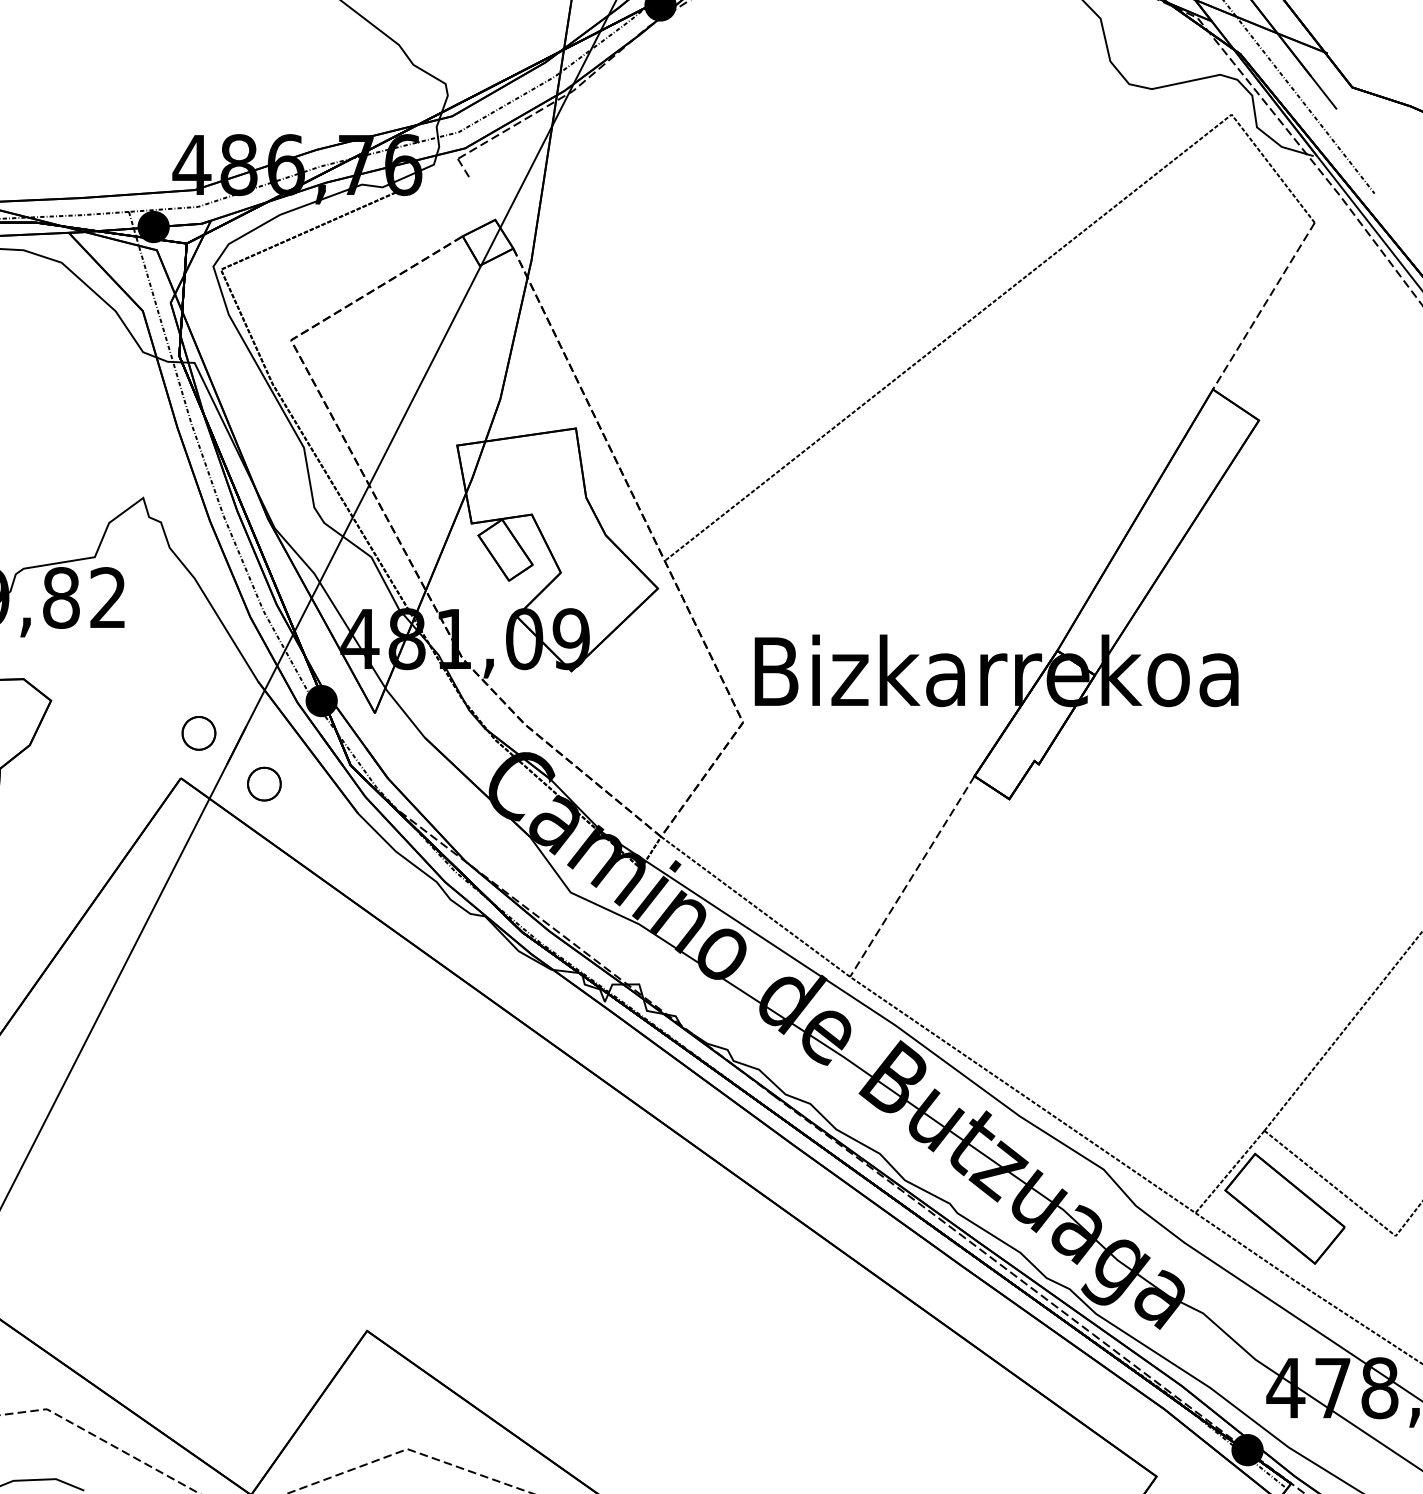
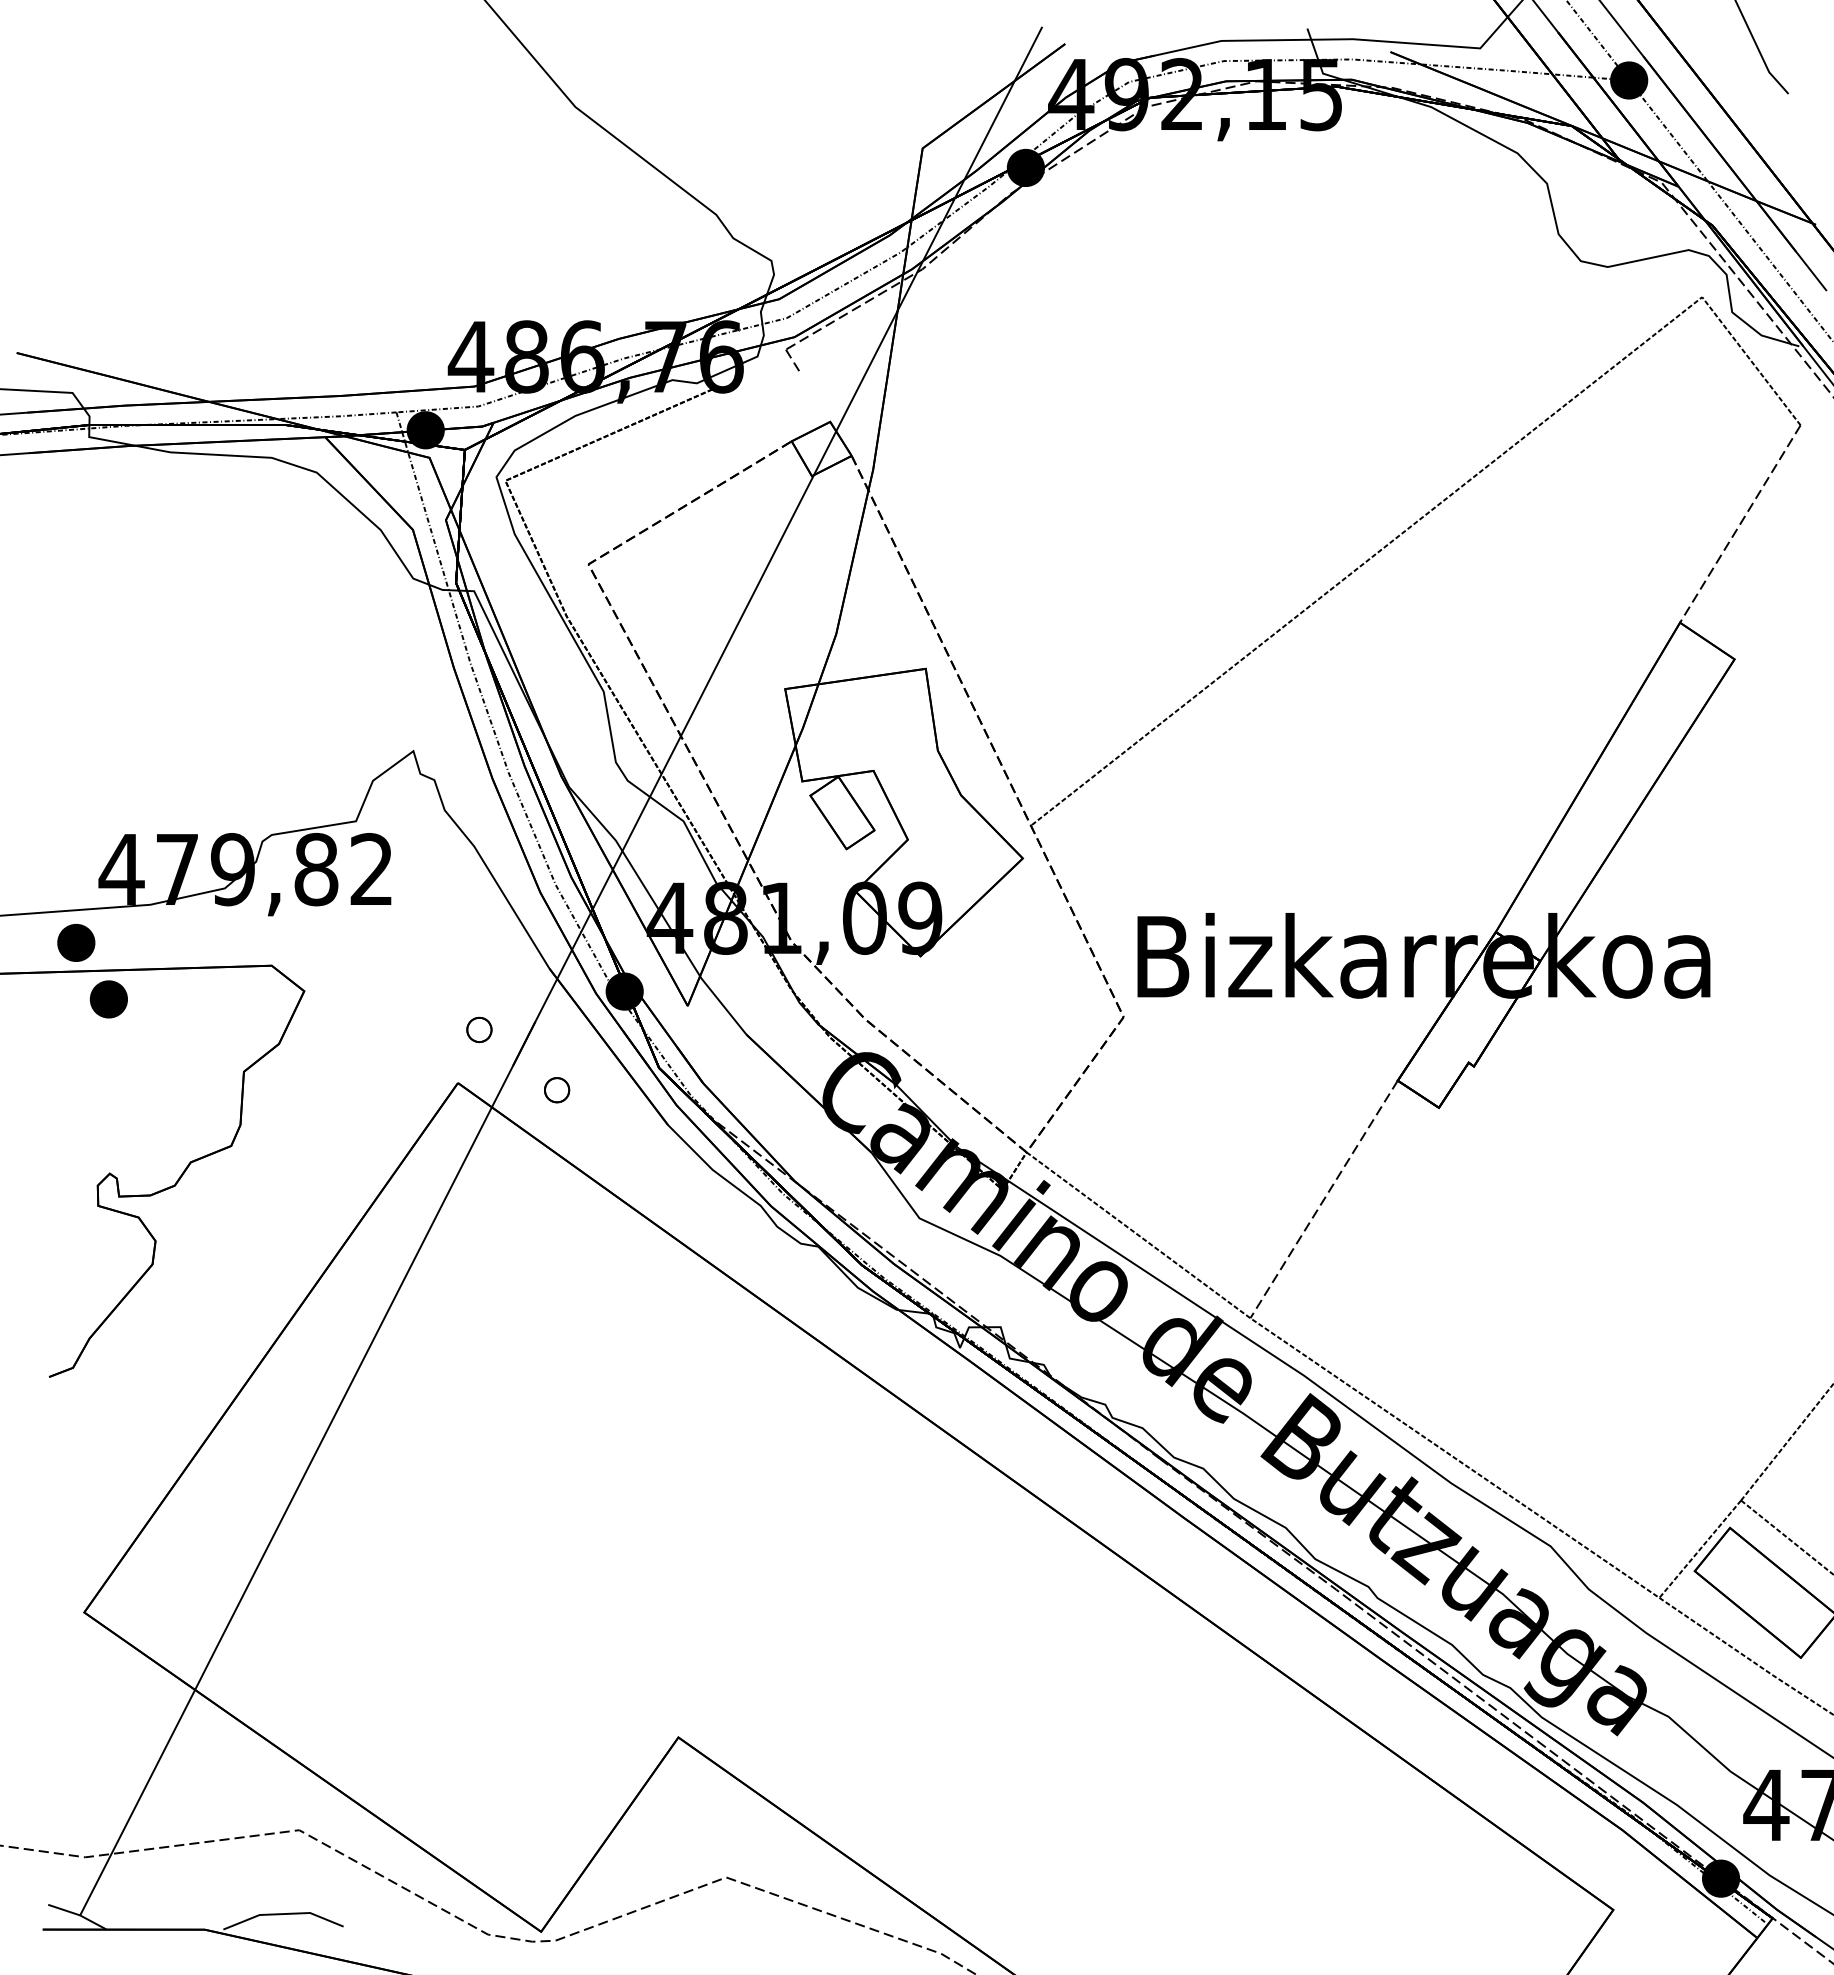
part: (199, 733) -> (479, 1029), size x0.62
part: (264, 784) -> (557, 1090), size x0.62

